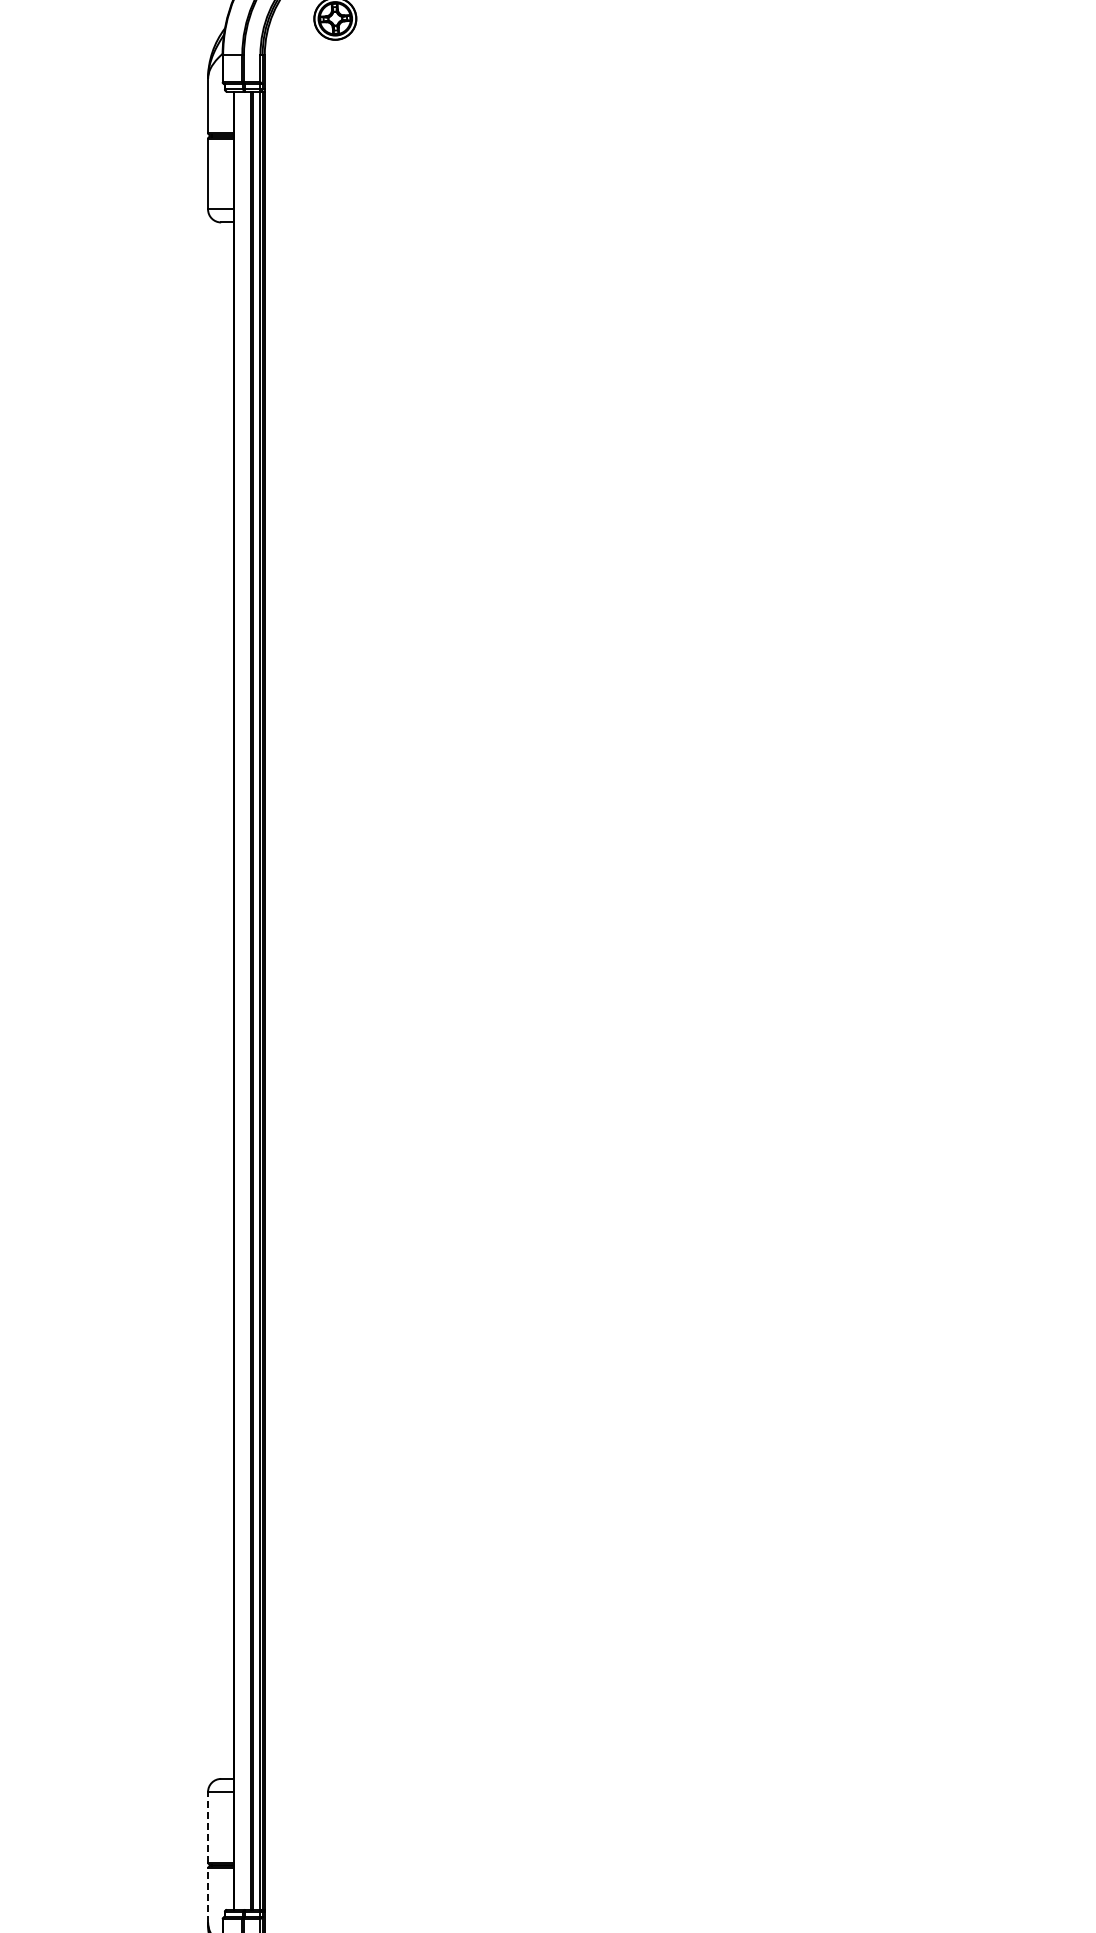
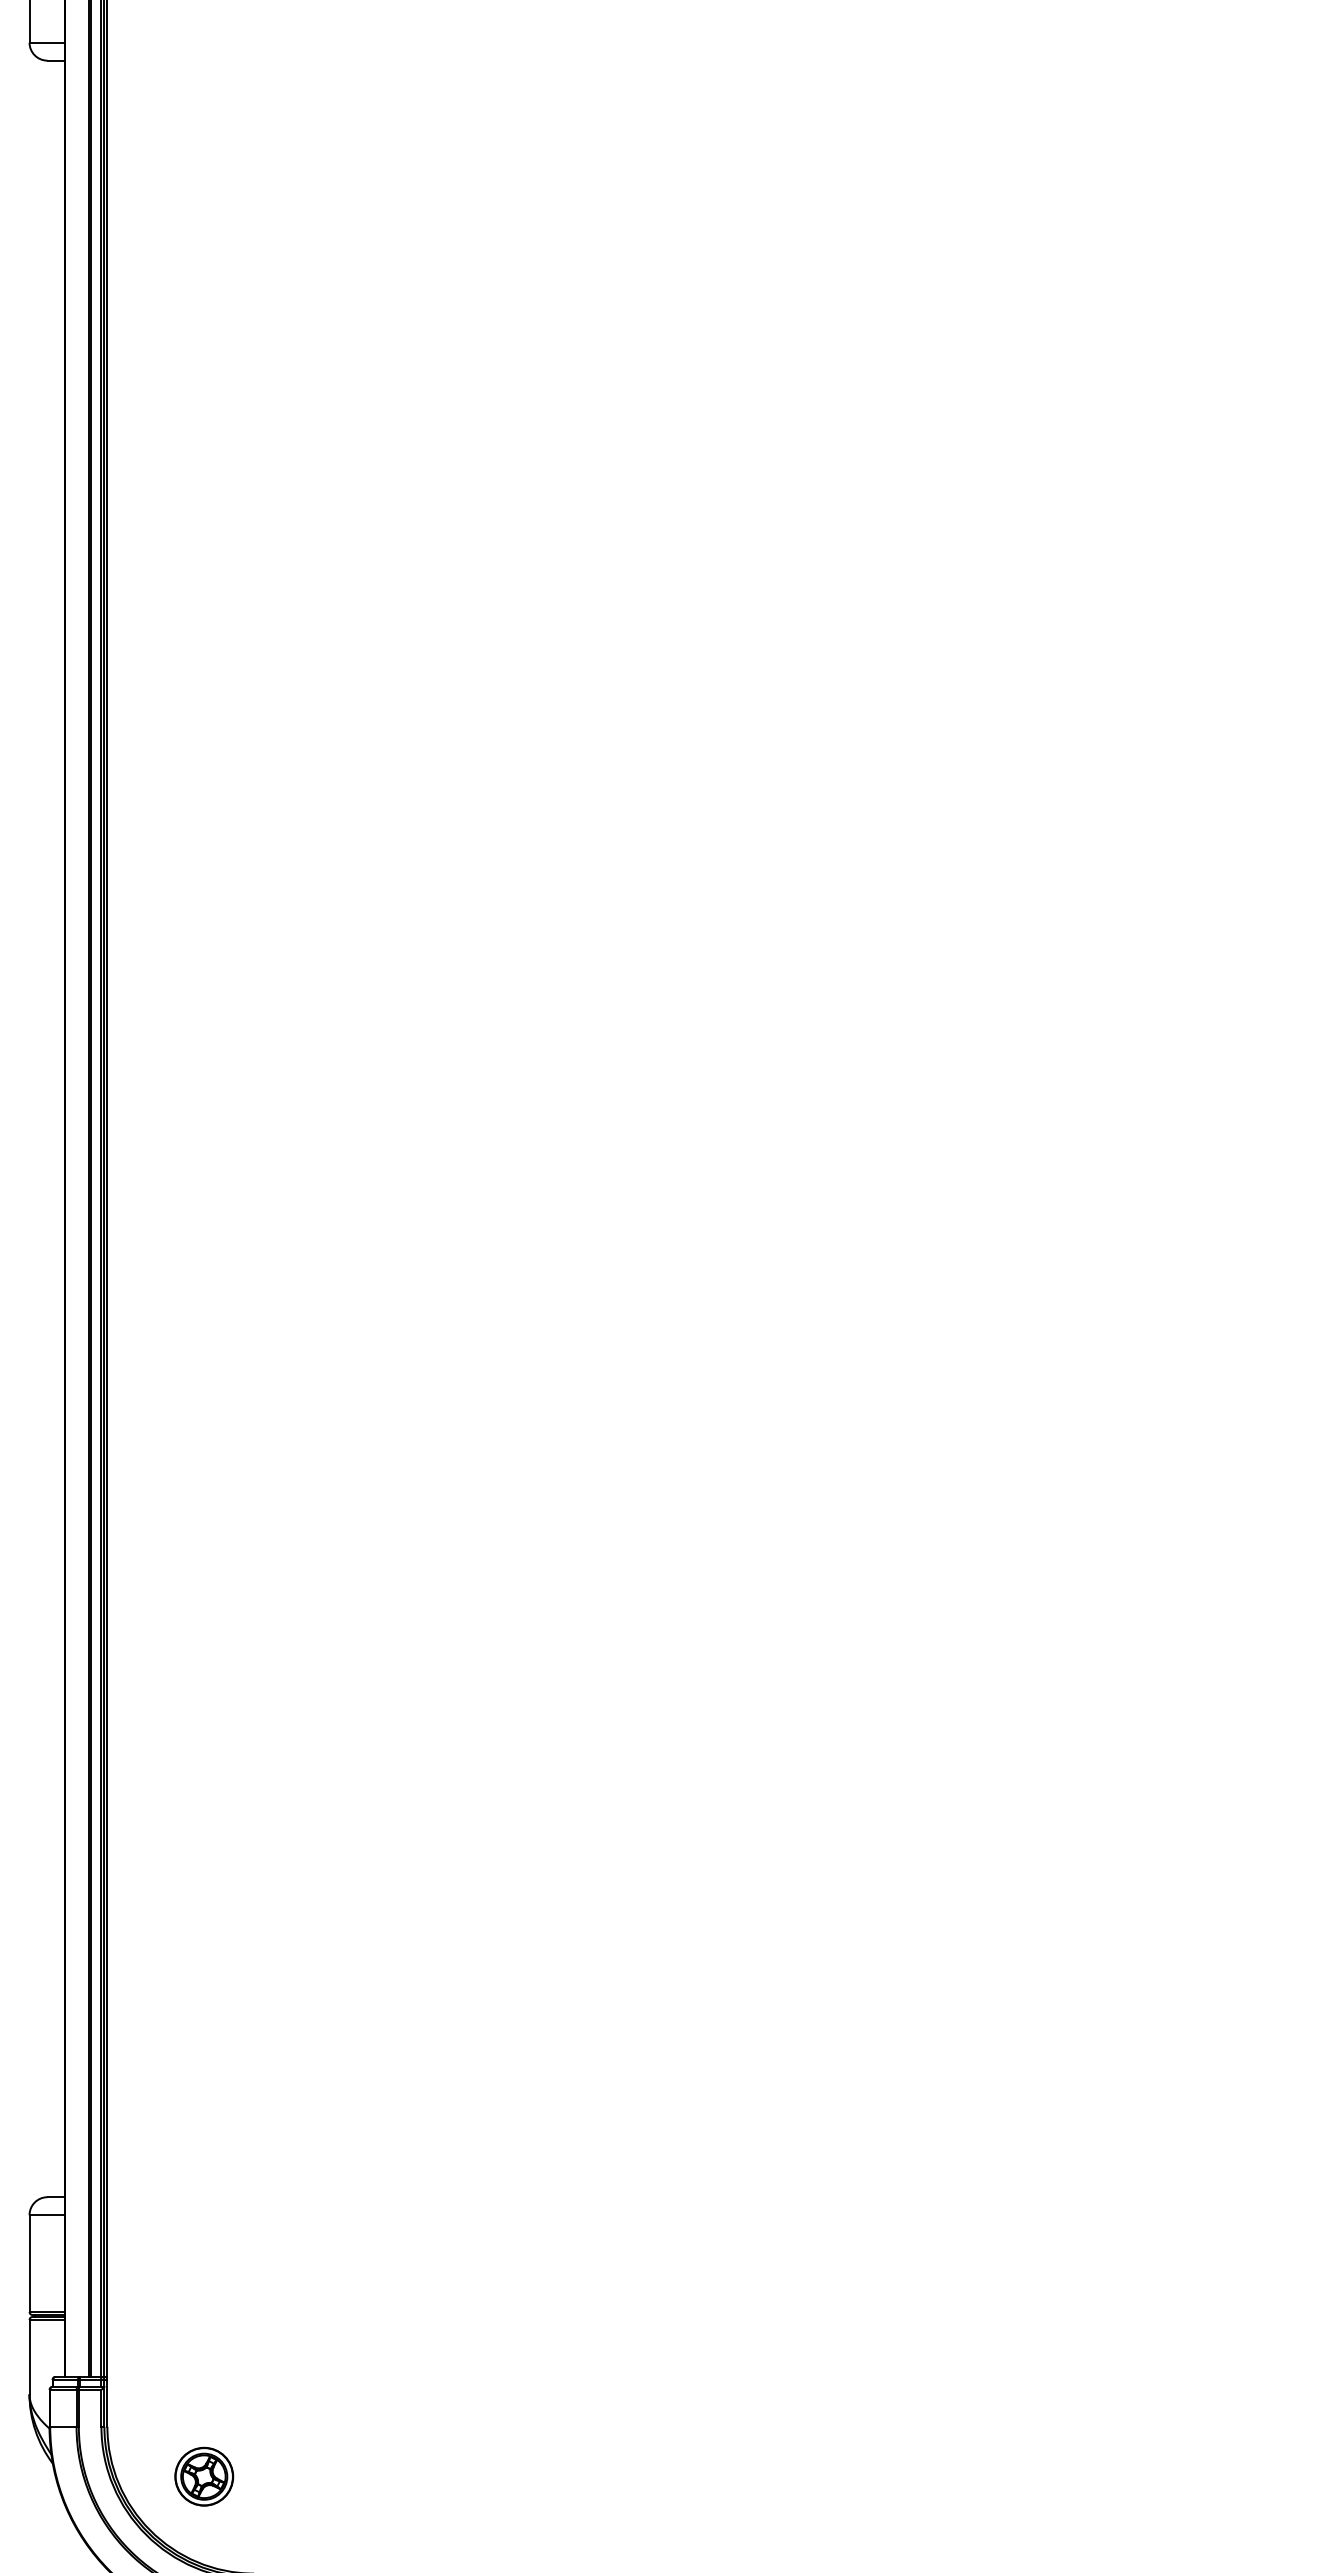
line: (208, 1826) -> (30, 2262), dashed -> solid
line: (208, 1894) -> (30, 2355), dashed -> solid

